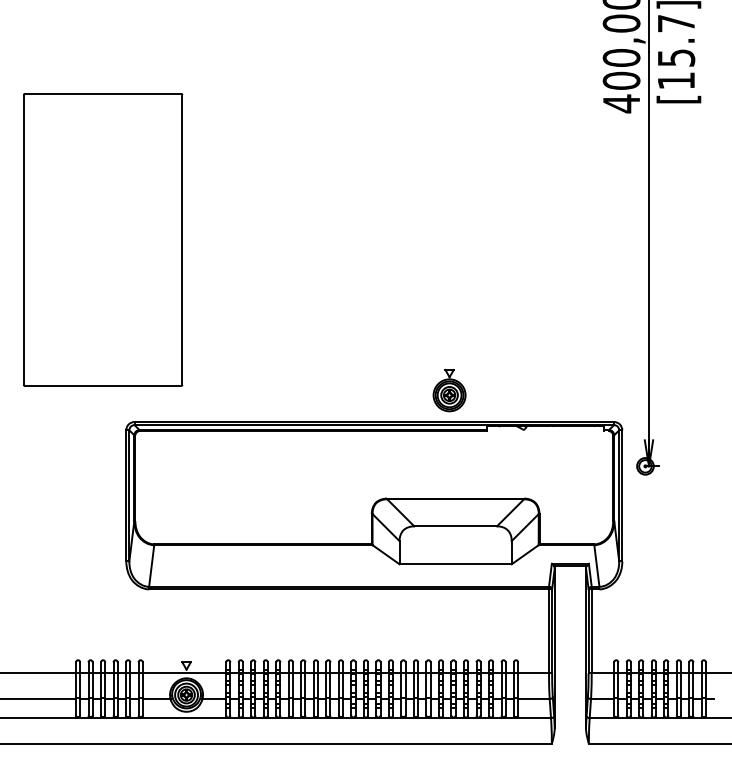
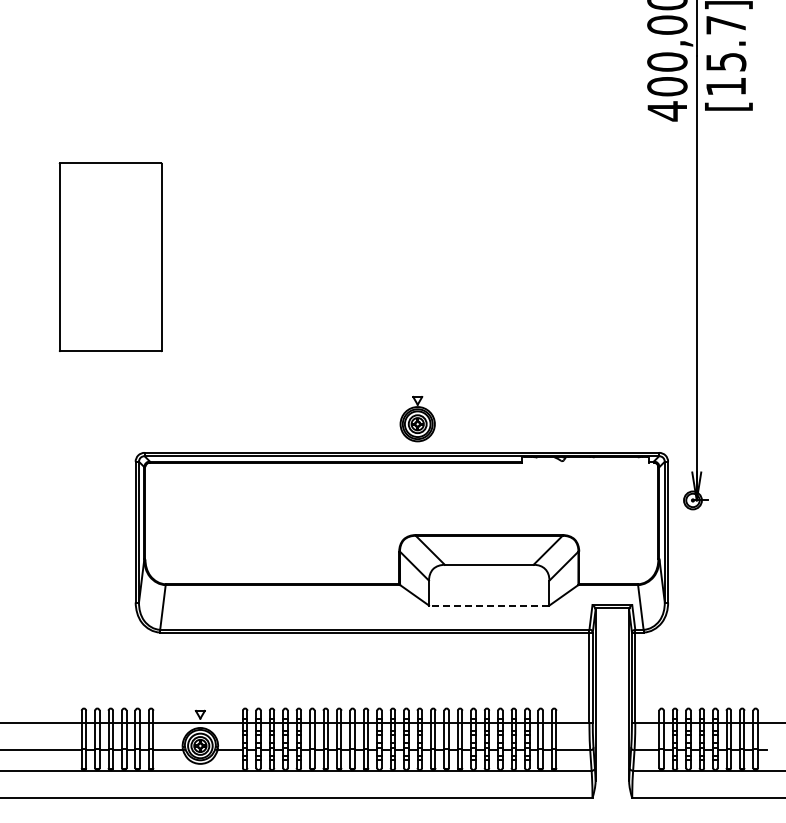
part: (102, 239) -> (110, 256), size x0.6
part: (449, 390) -> (417, 419), moved
line: (454, 564) -> (488, 605), solid -> dashed

